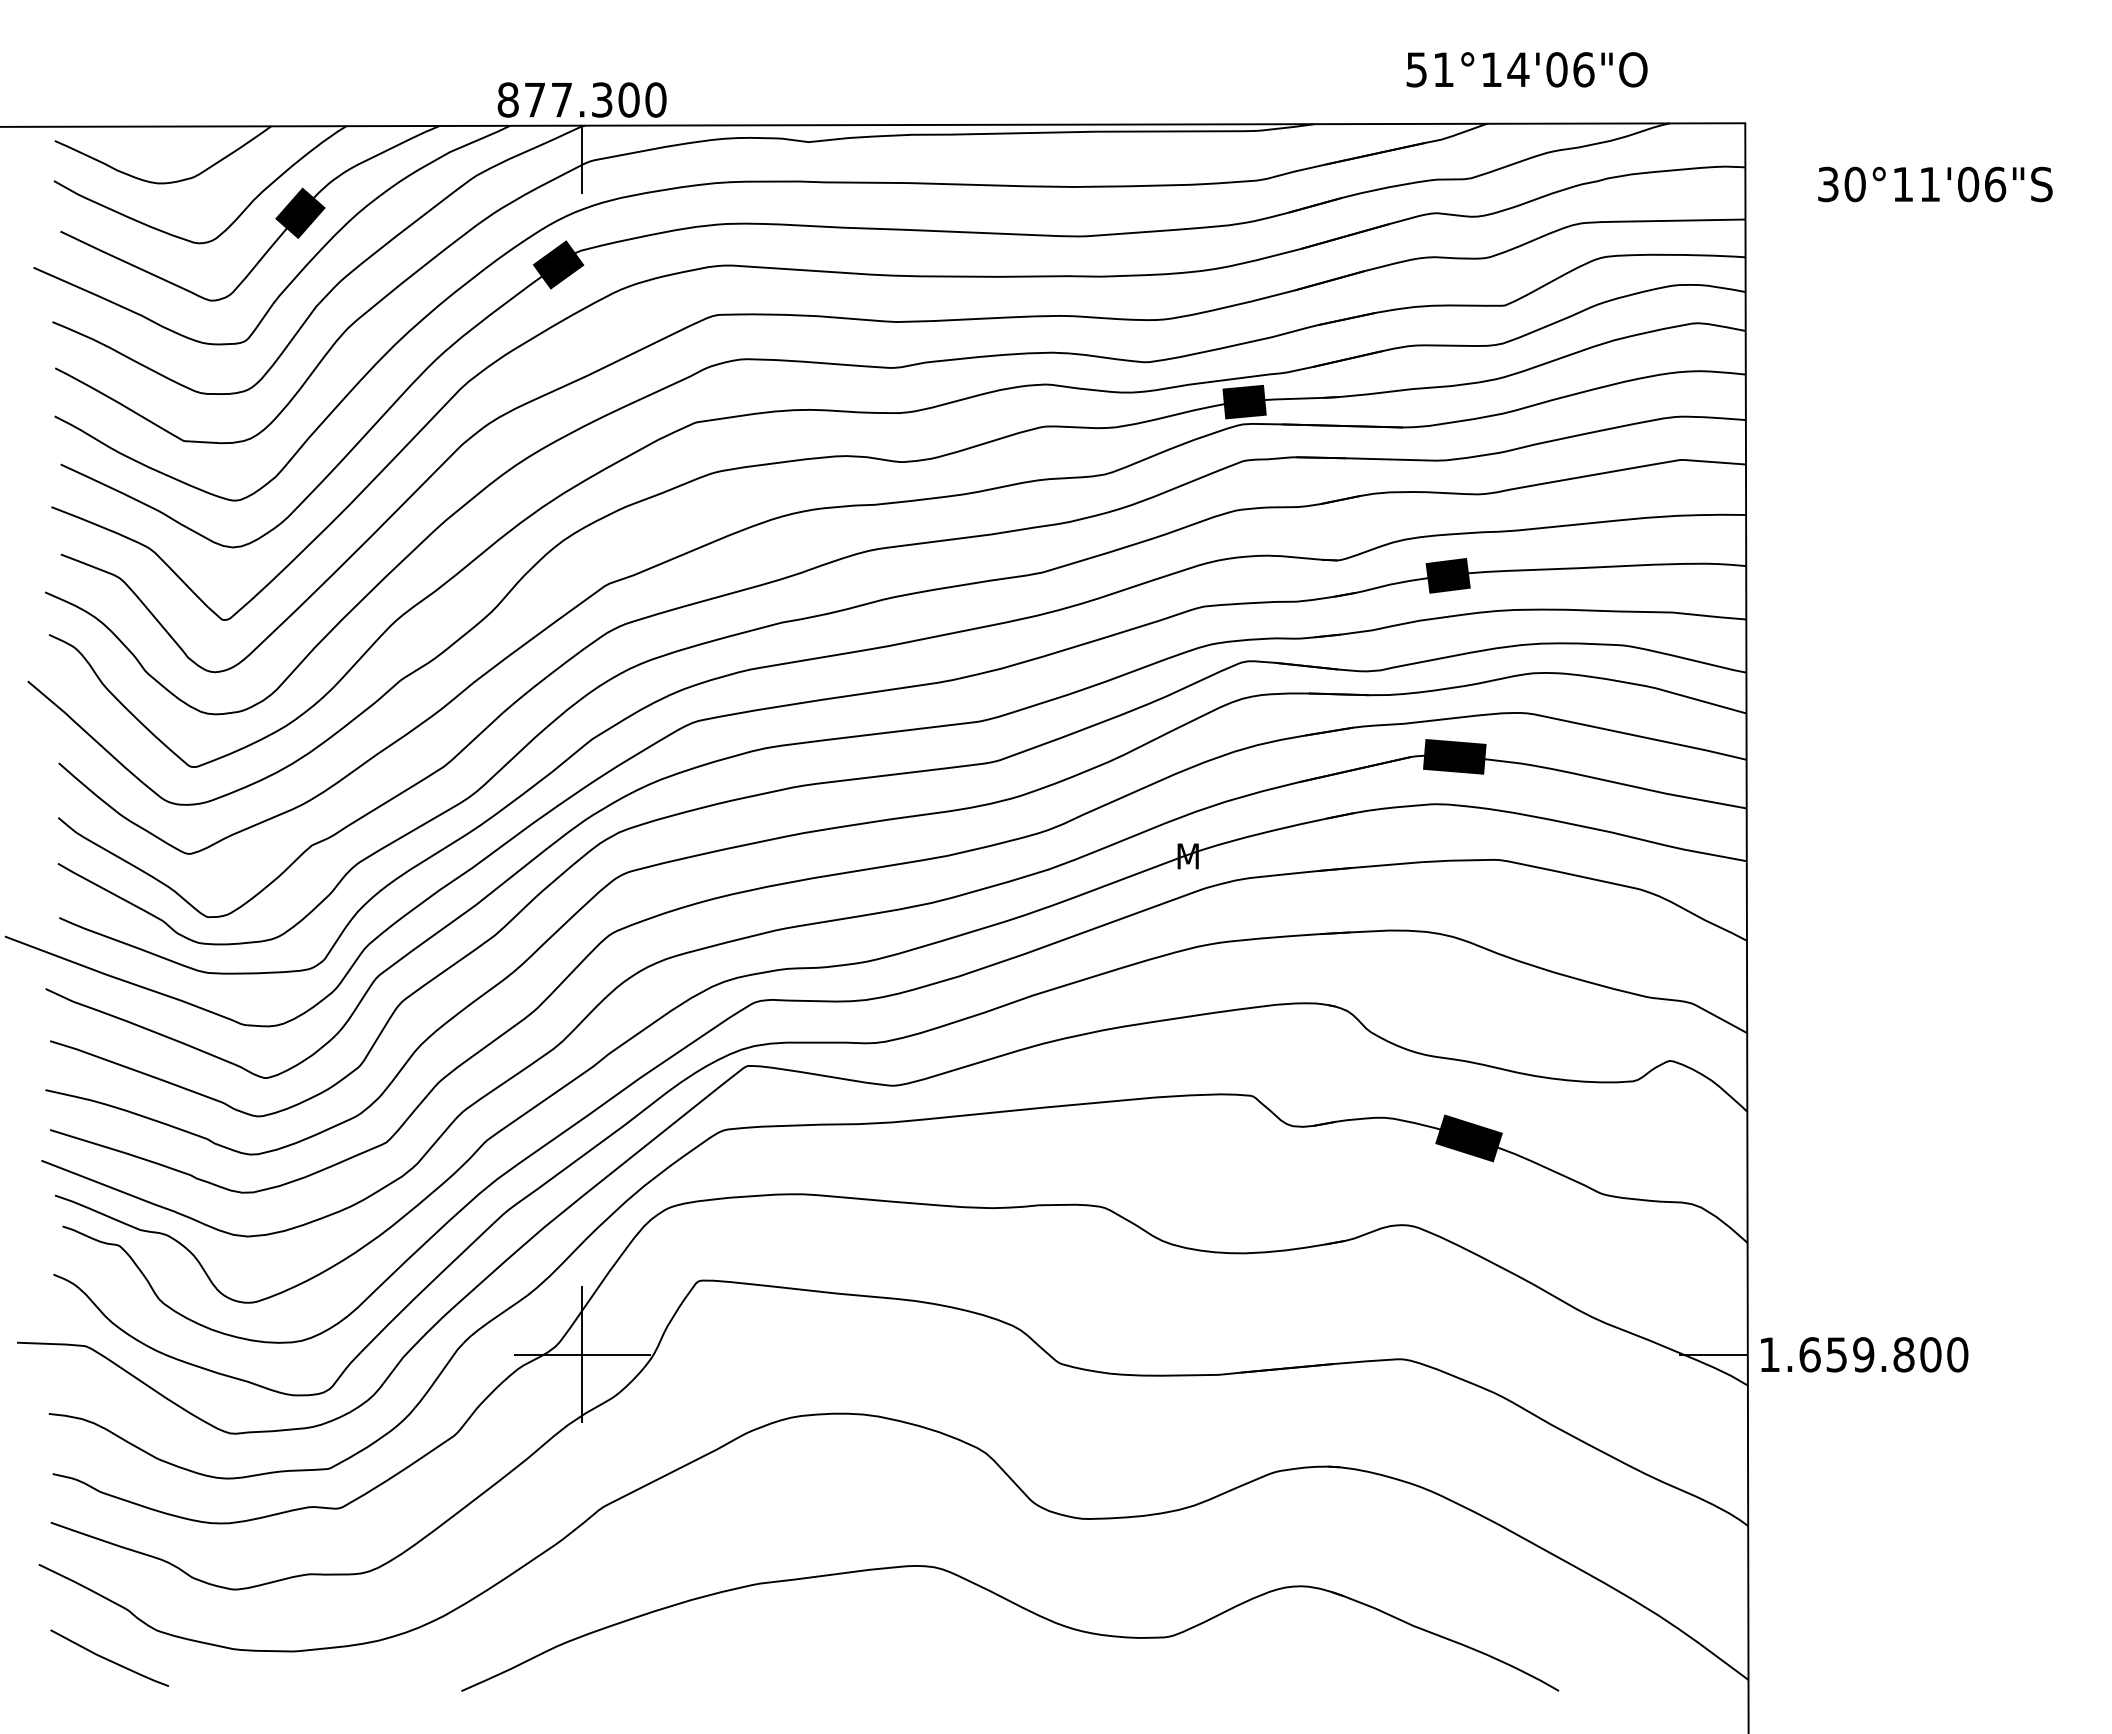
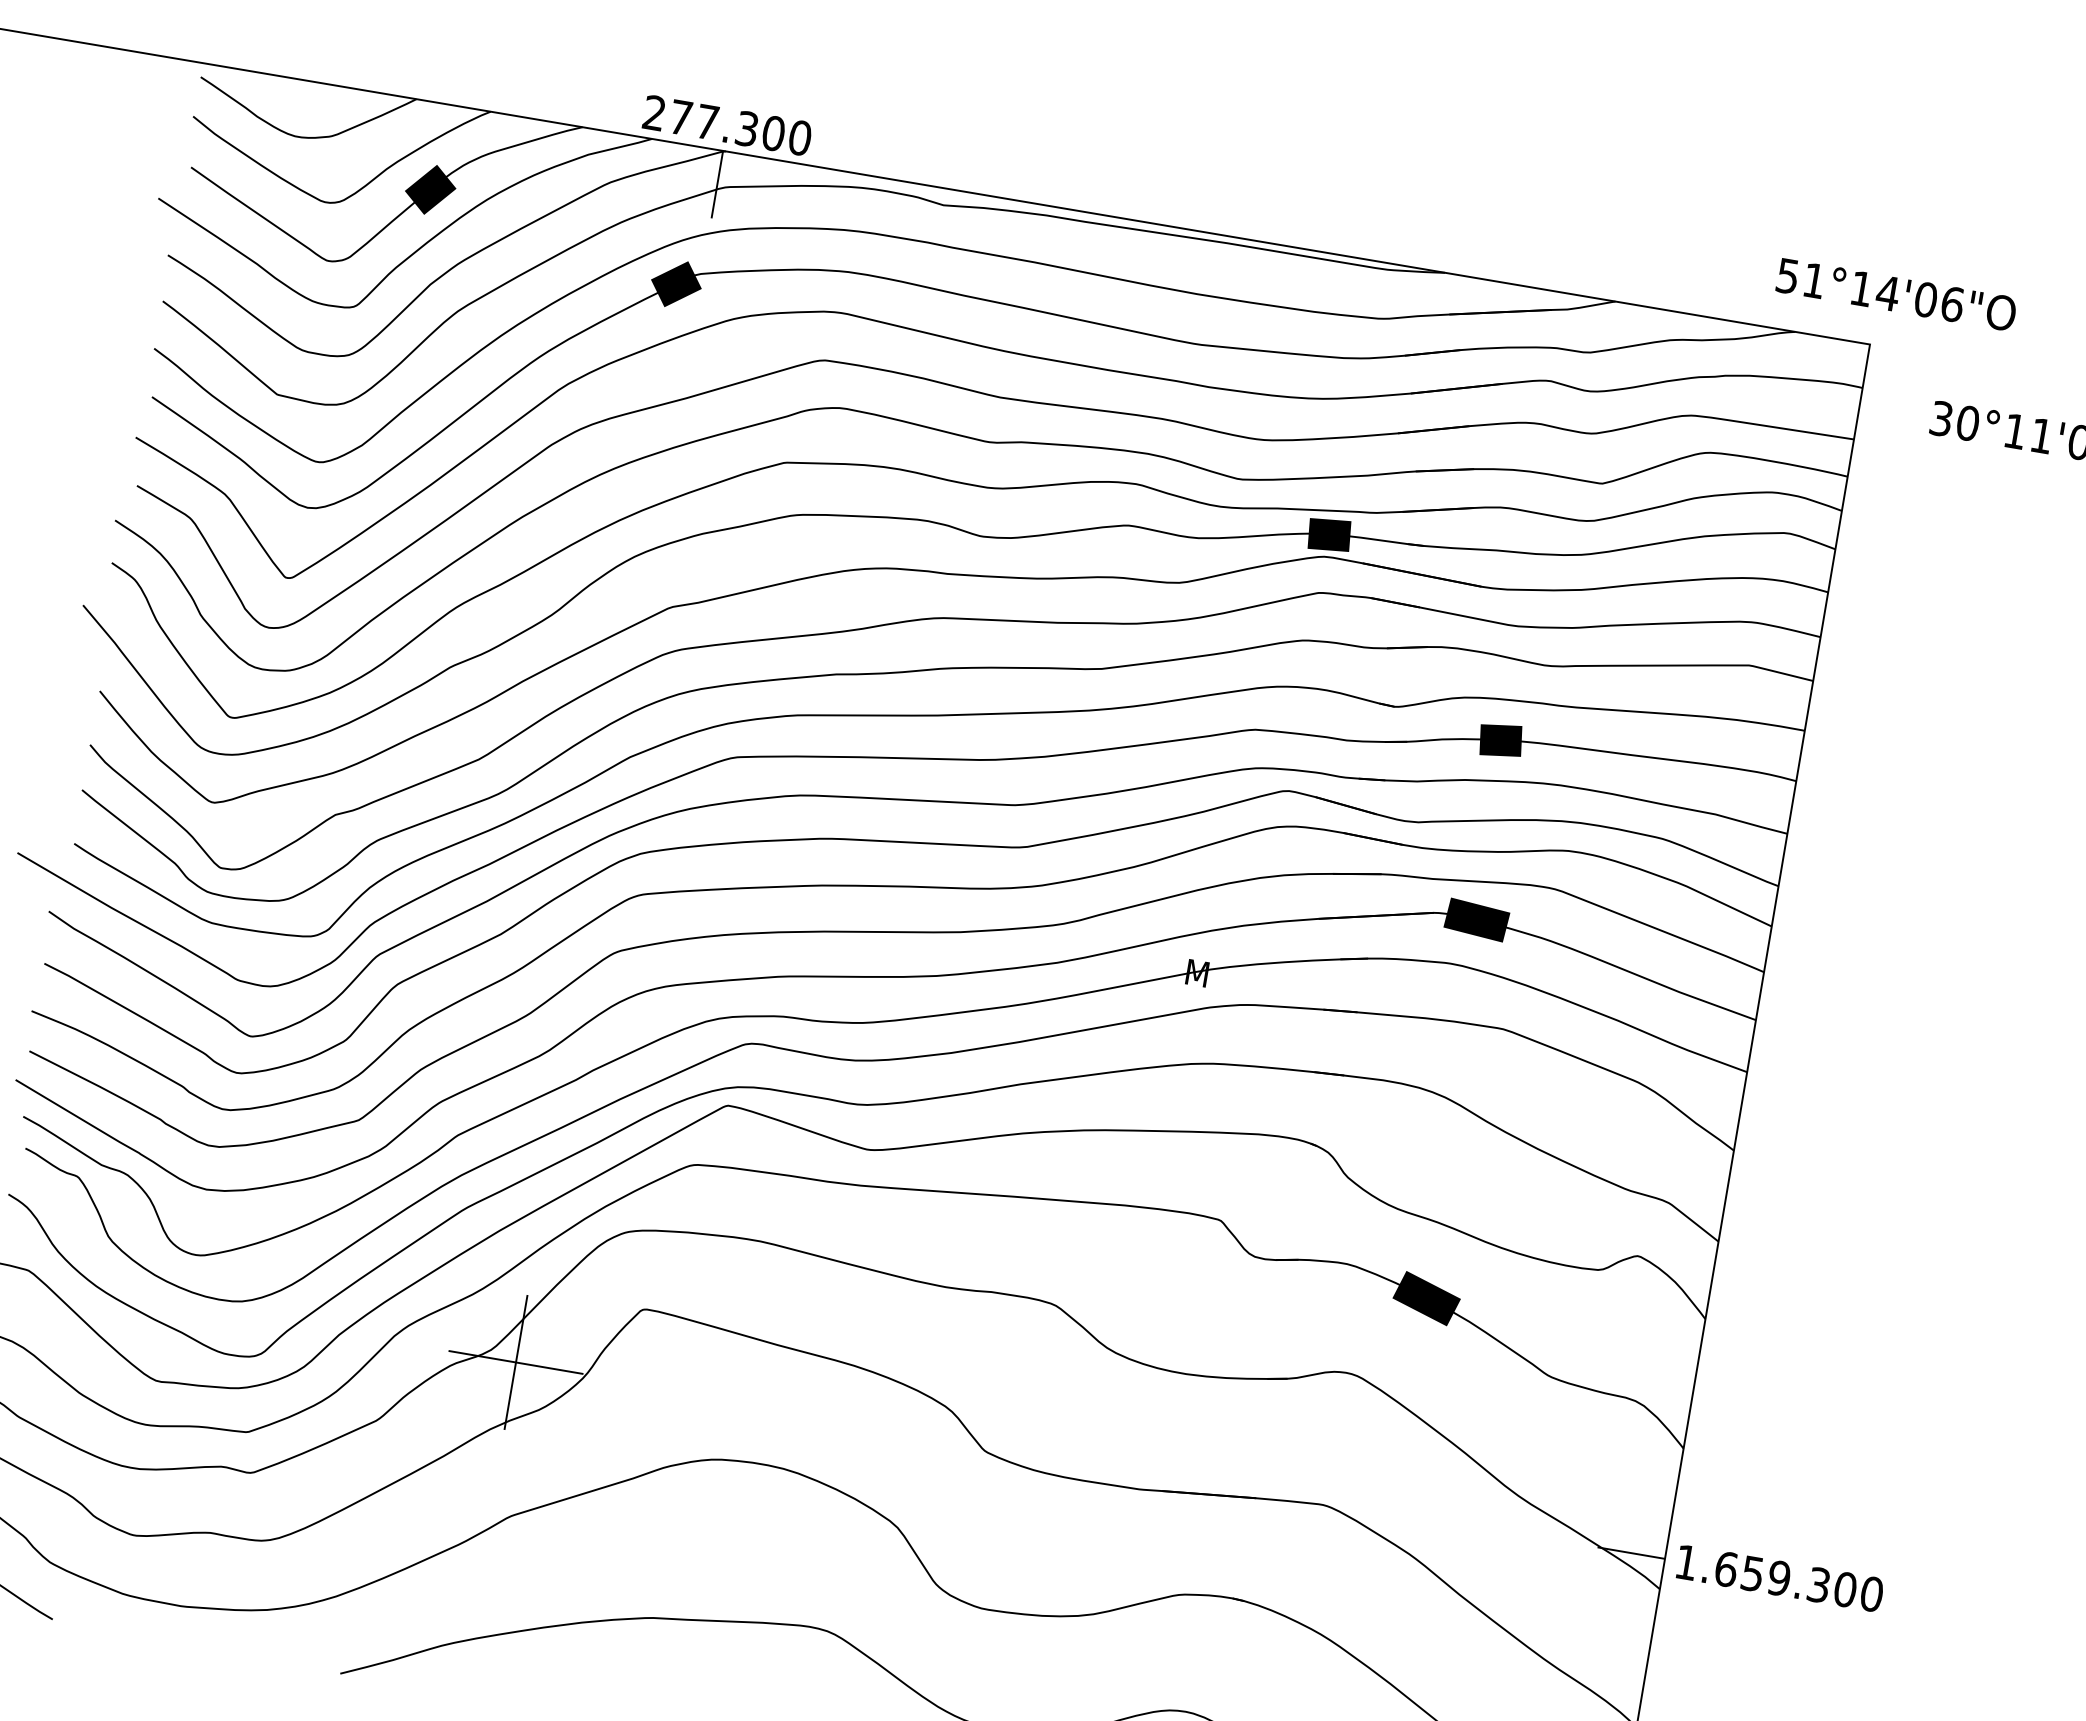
text: (1526, 69) -> (1896, 294), moved
text: (507, 99) -> (653, 112), 877.300 -> 277.300
text: (1903, 1354) -> (1818, 1584), 1.659.800 -> 1.659.300

